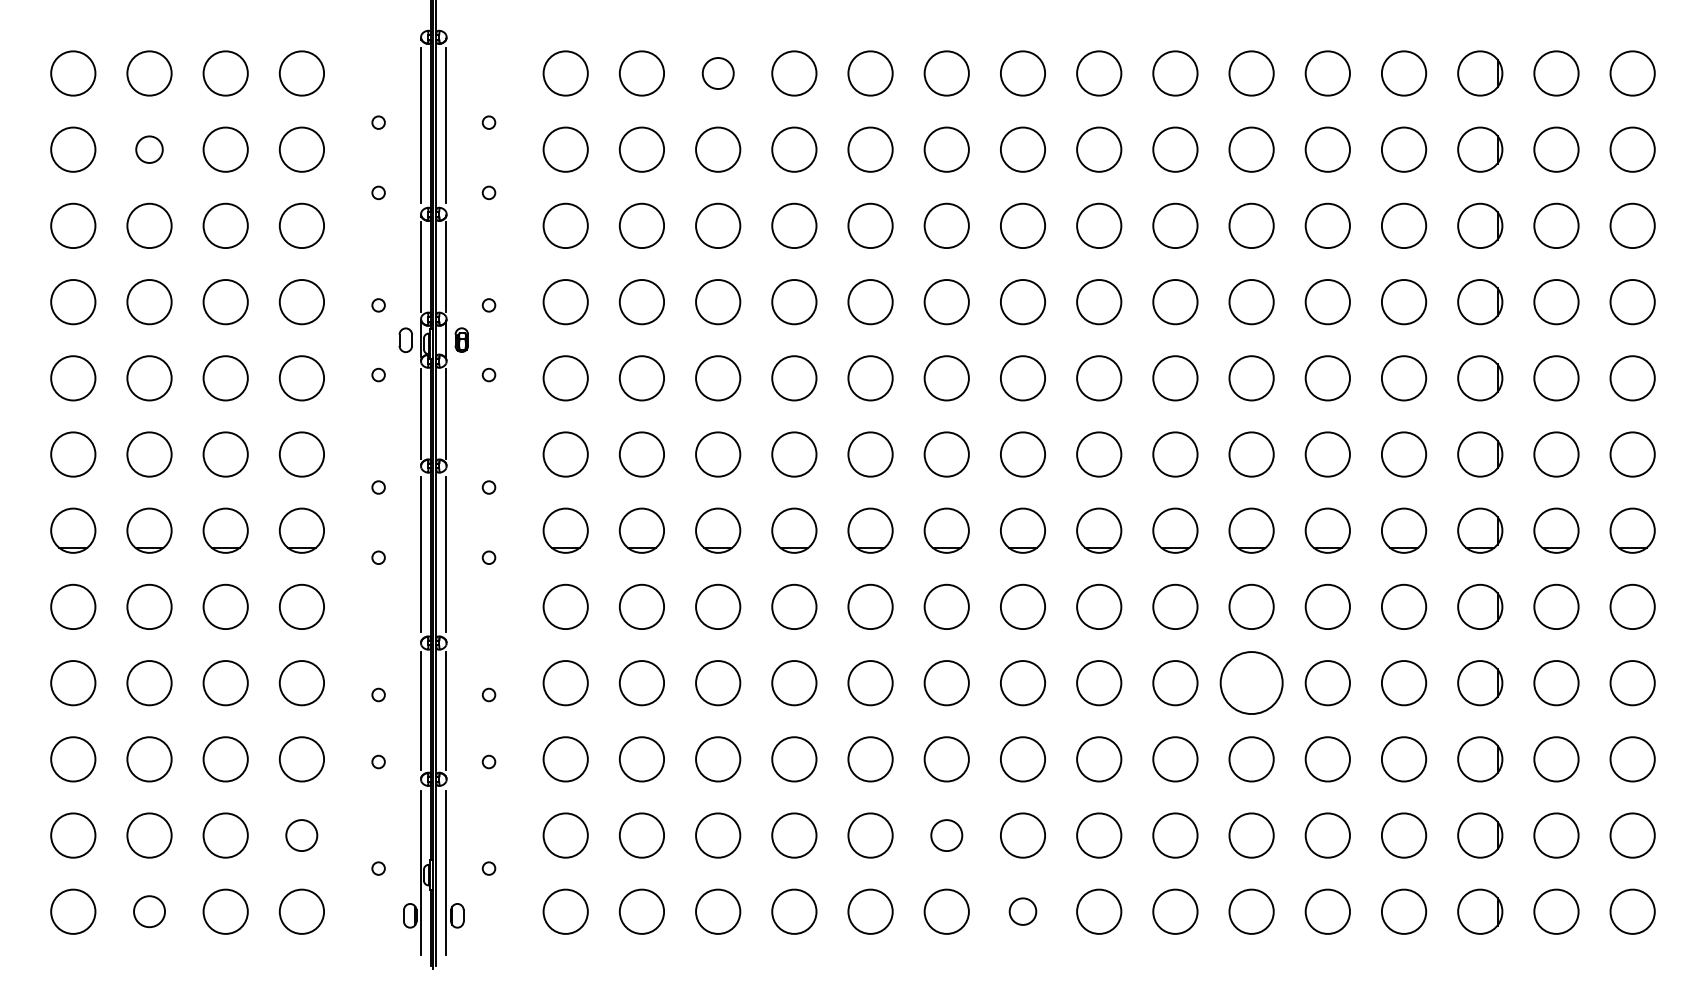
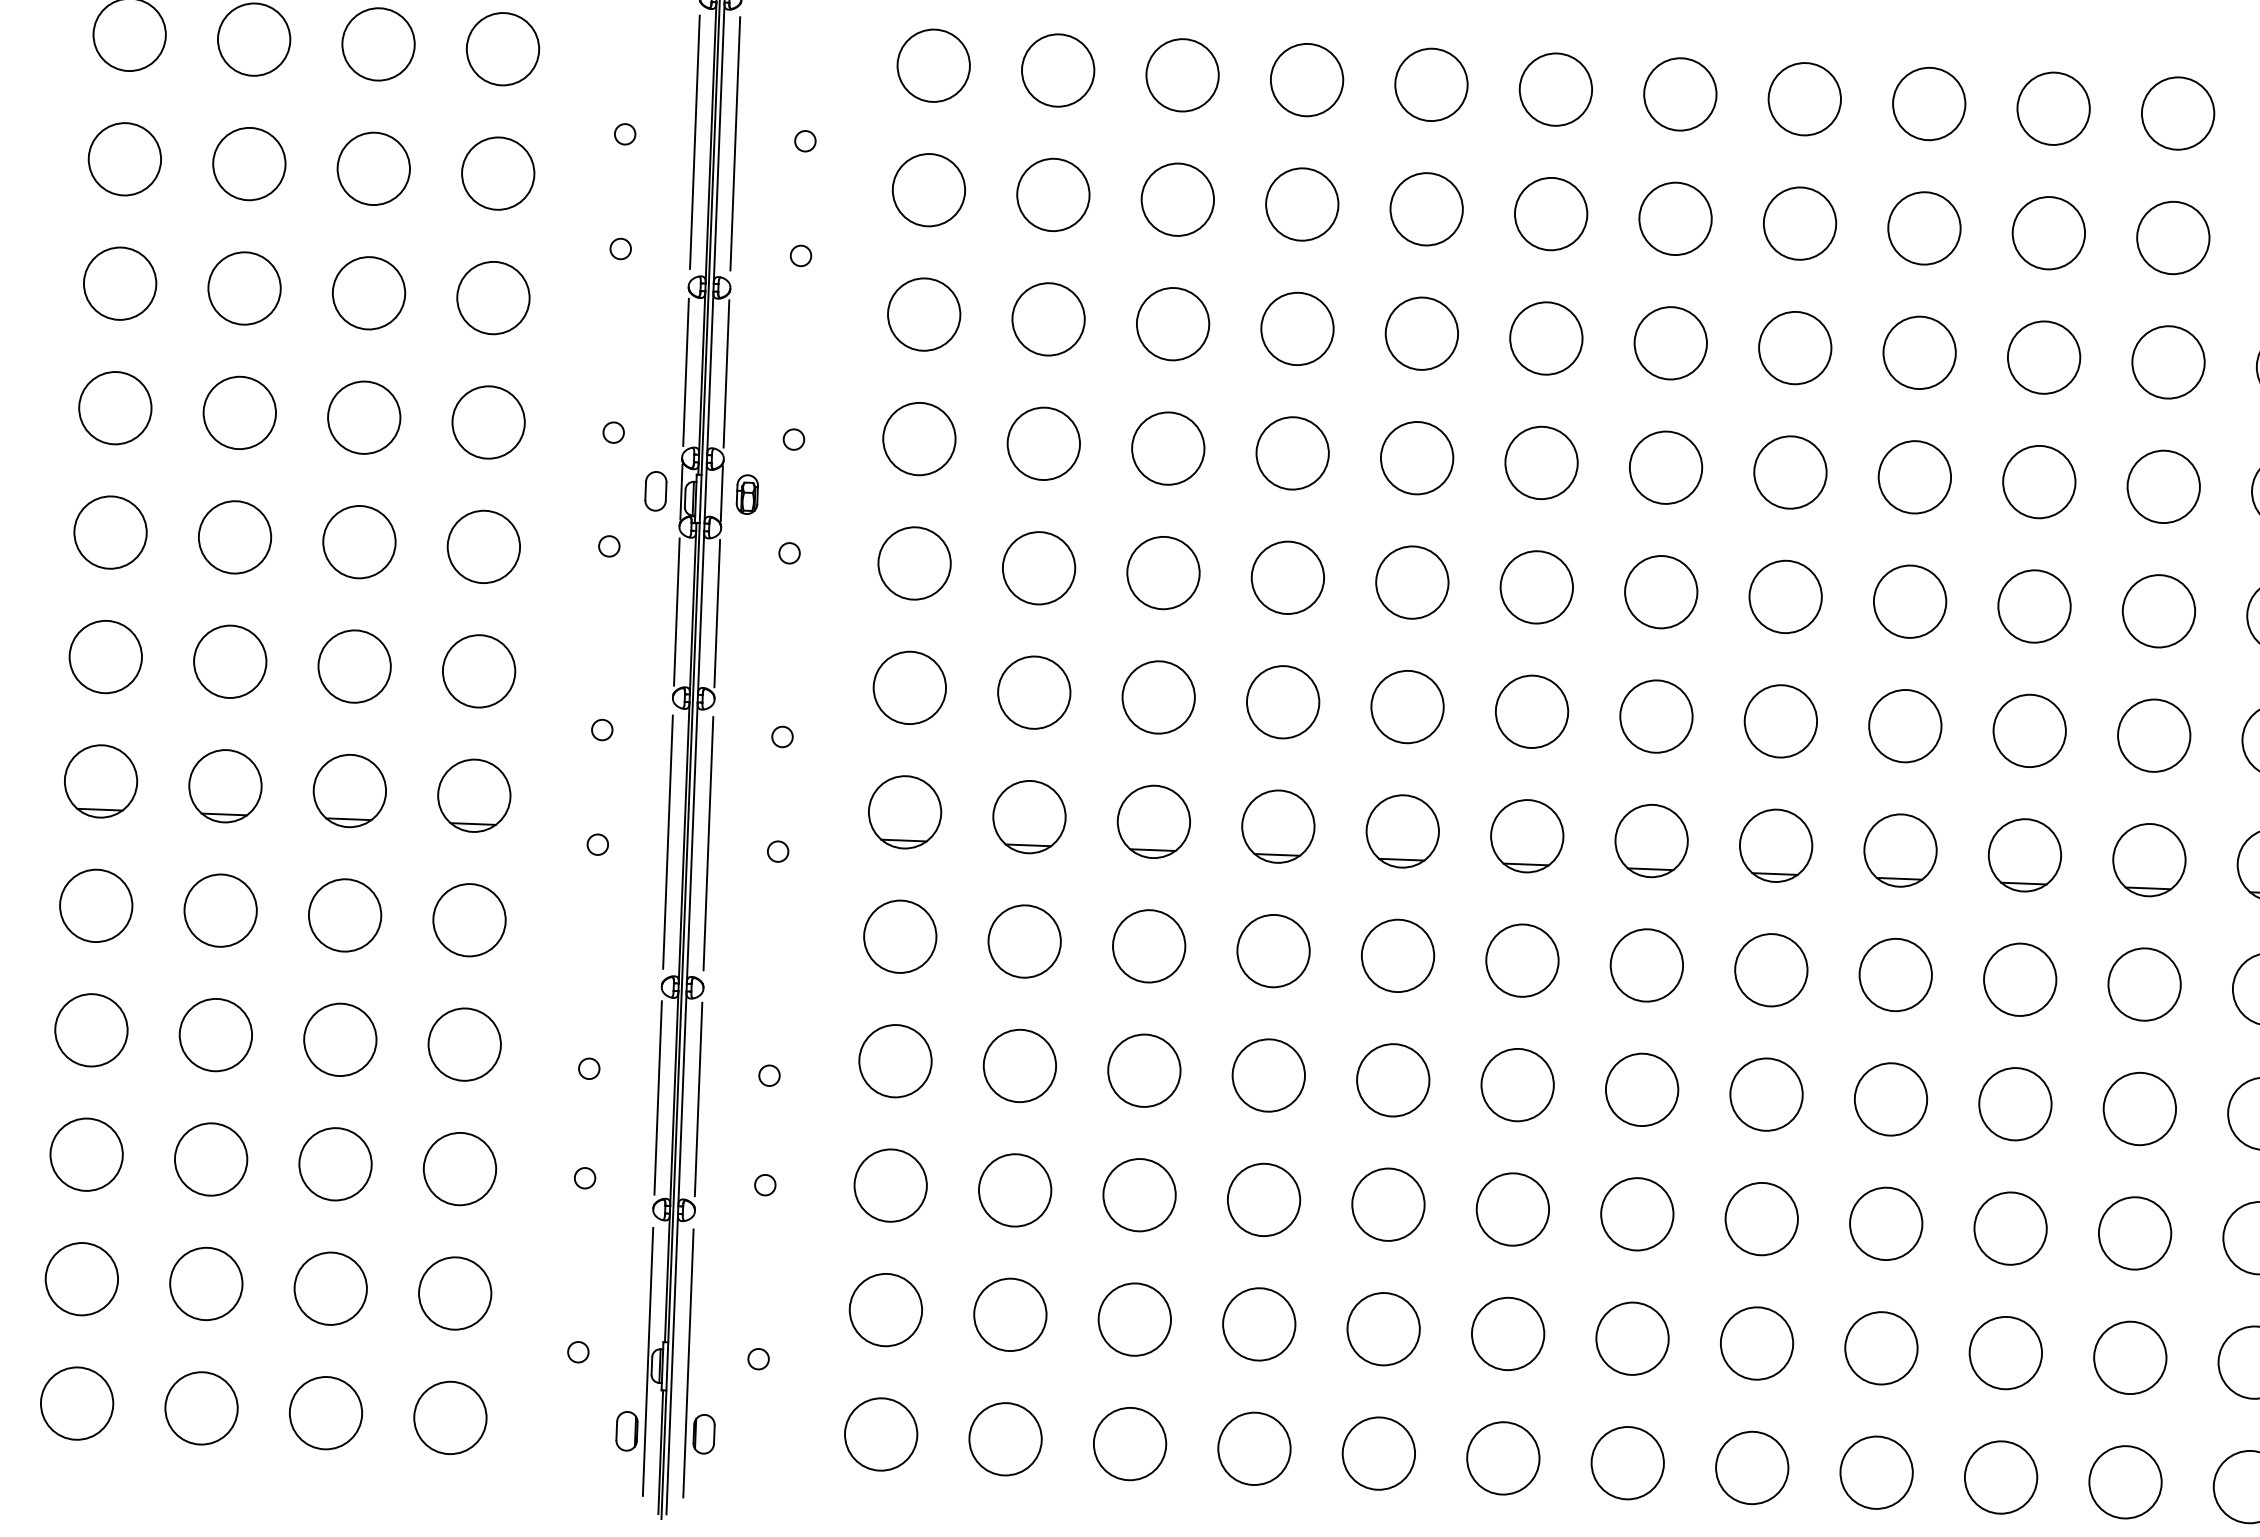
circle: (718, 73) -> (1183, 75), size x1.43
circle: (149, 149) -> (249, 163), size x1.67
circle: (1251, 683) -> (2015, 1104), size x0.71
circle: (301, 835) -> (454, 1293), size x1.43
circle: (946, 835) -> (1507, 1333), size x1.43
circle: (149, 911) -> (201, 1407), size x1.43
circle: (1022, 911) -> (1626, 1462), size x1.67

